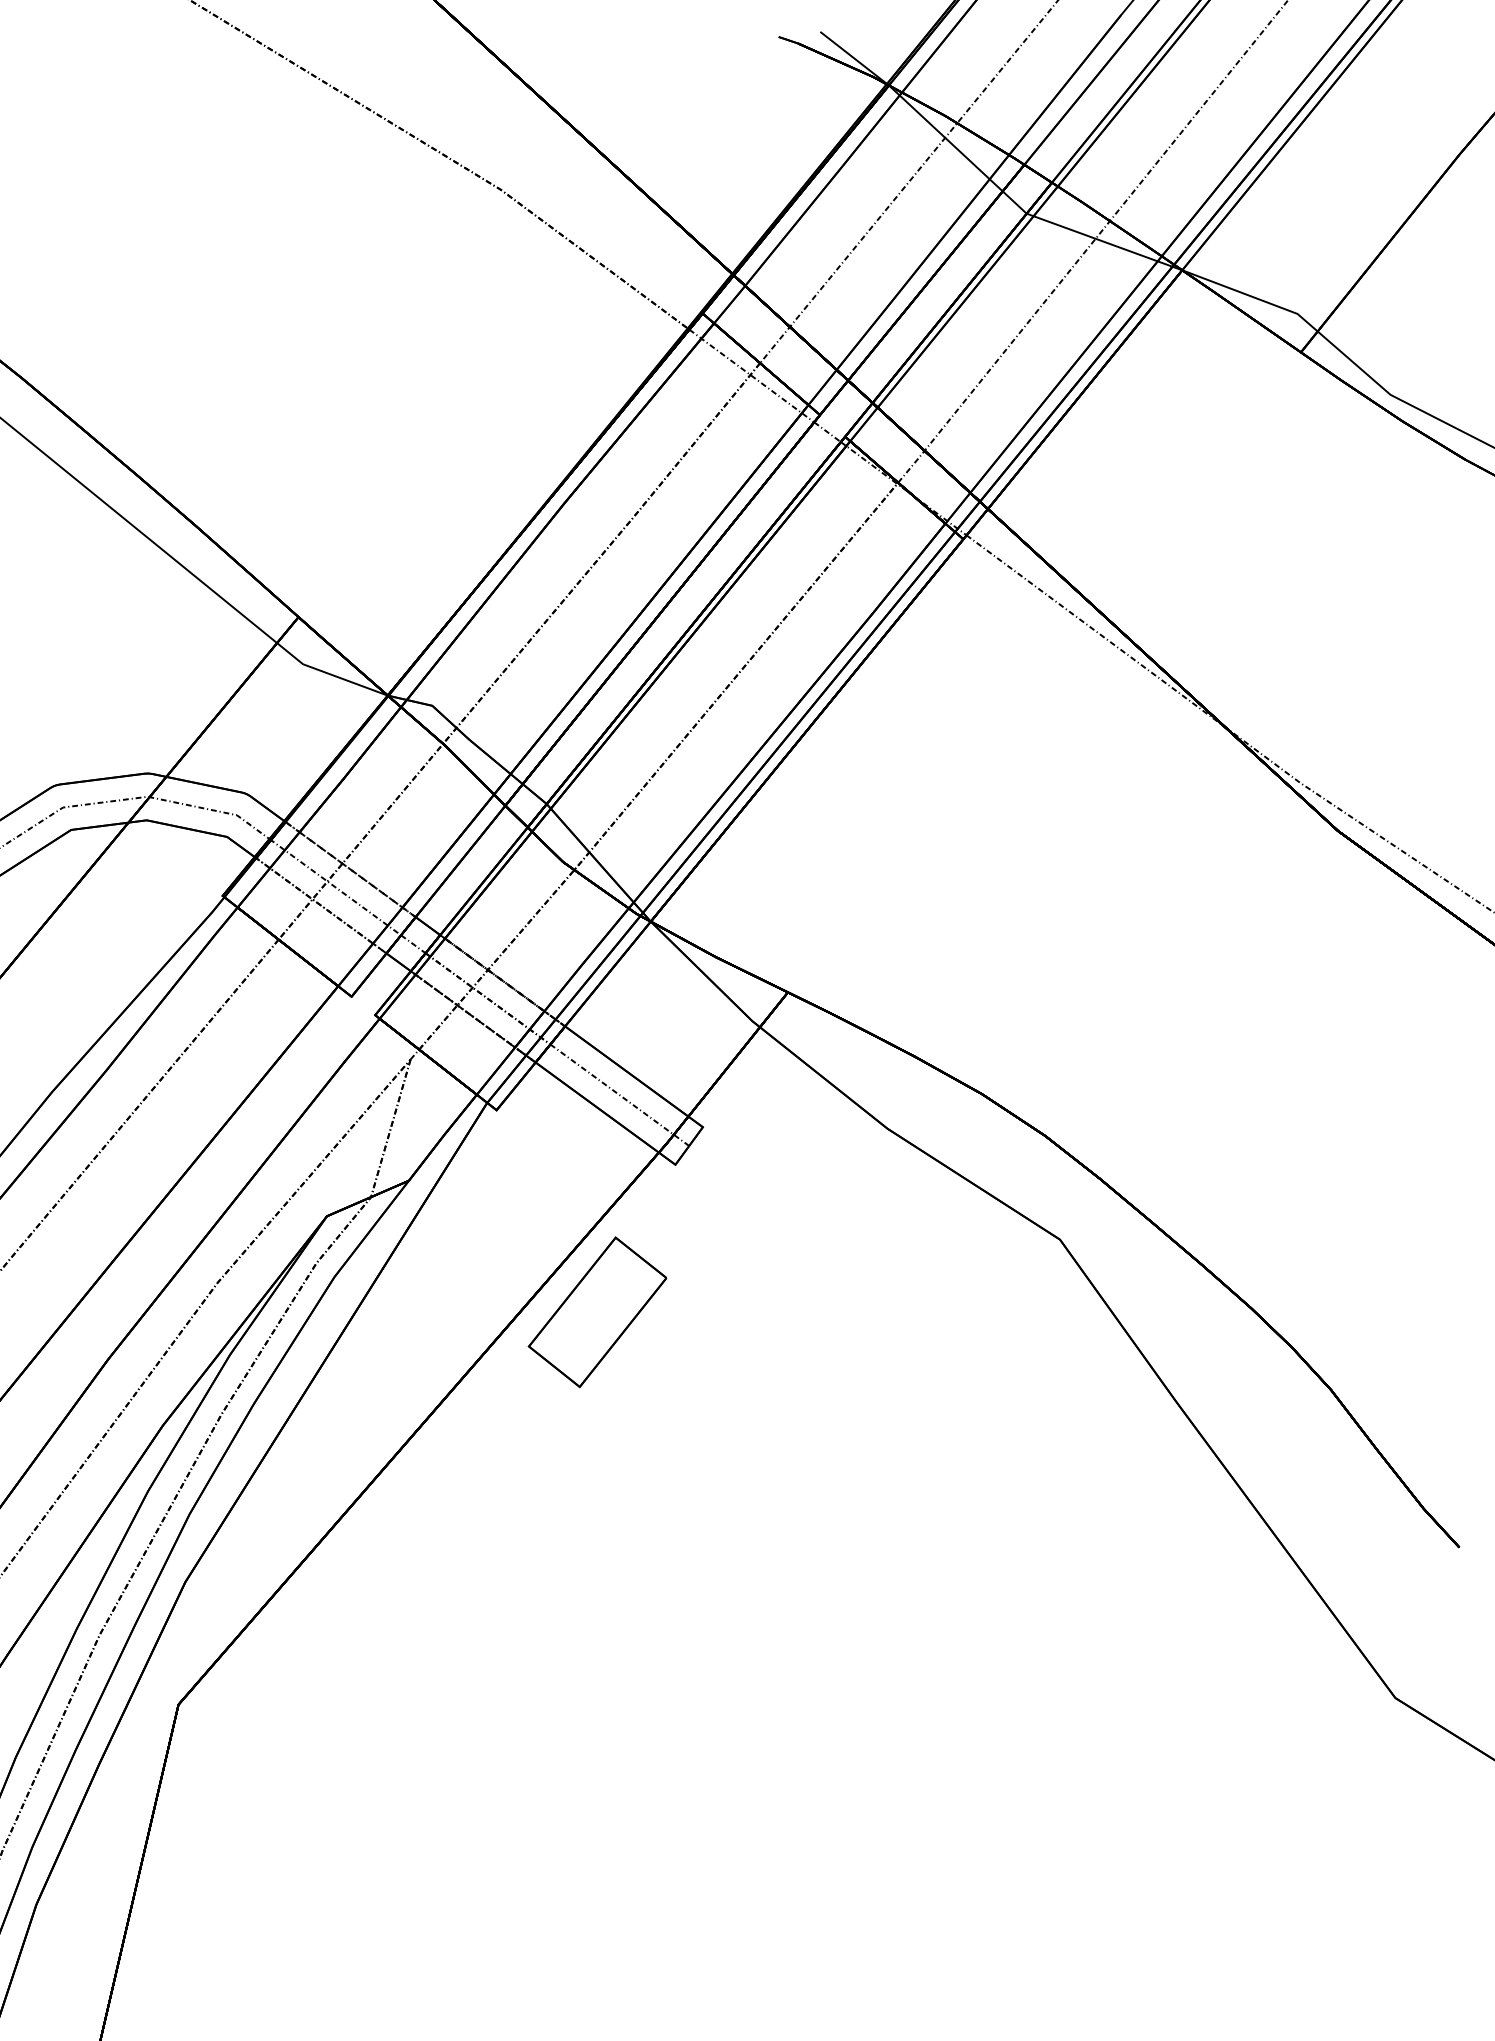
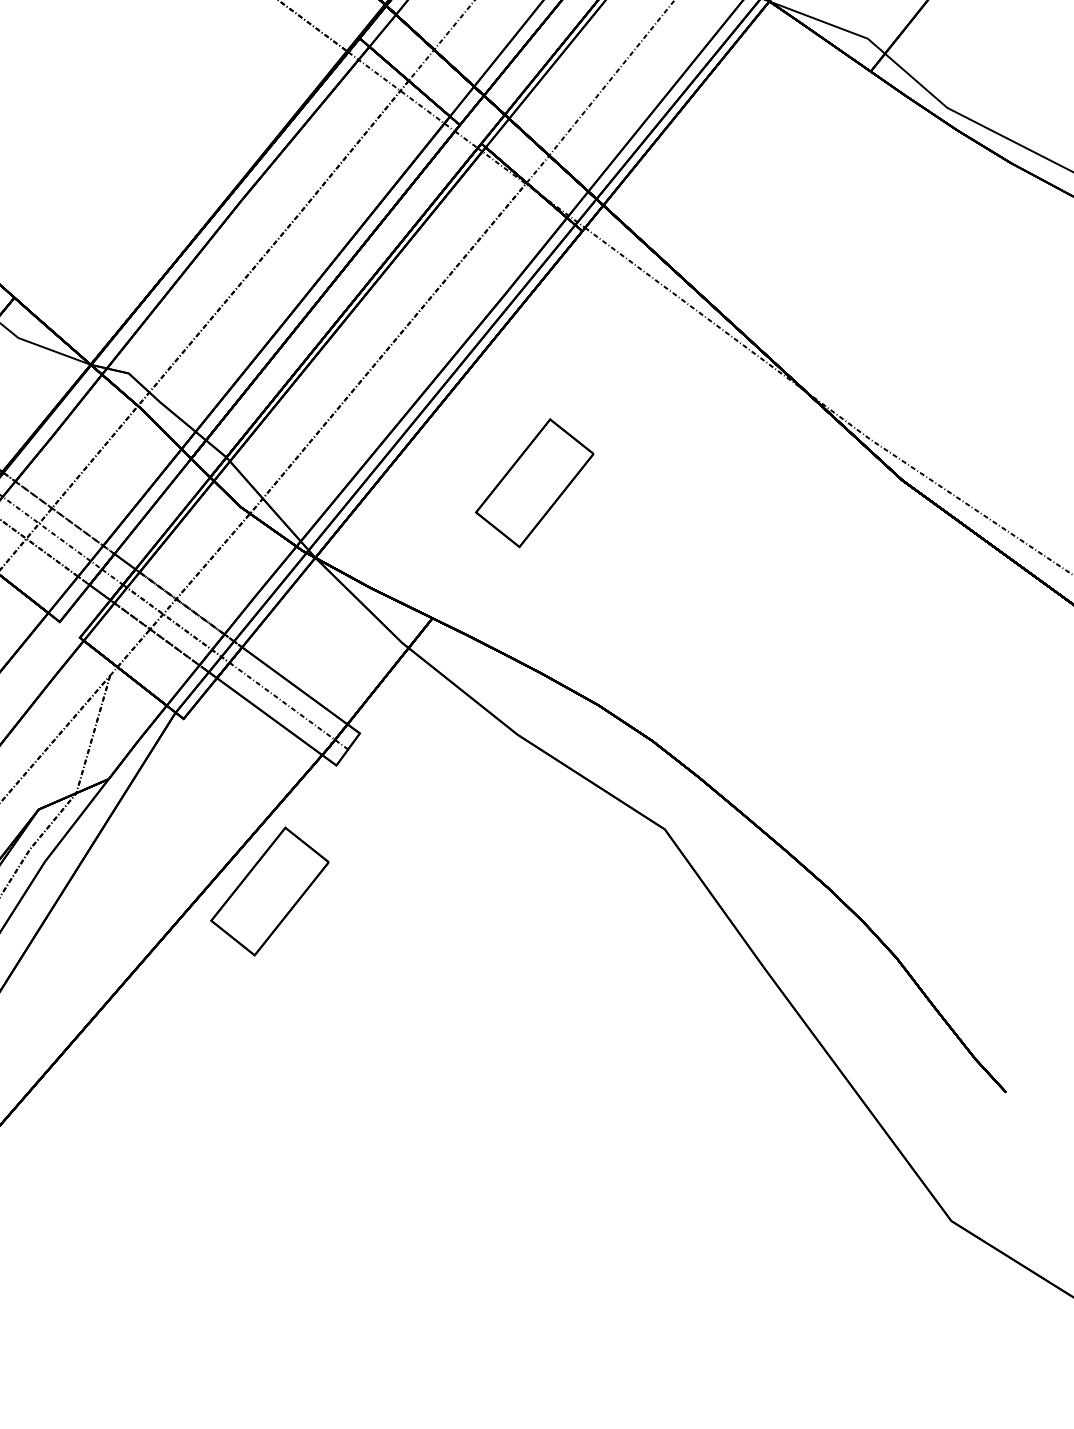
part: (907, 834) -> (534, 483), added

